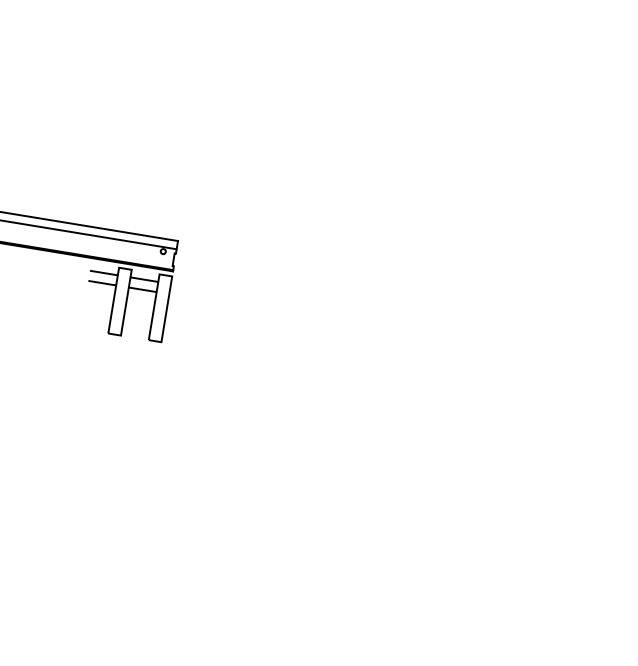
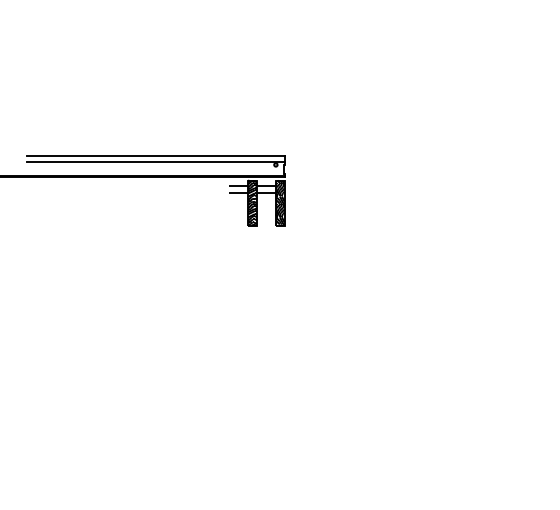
hatch: (120, 300) -> (252, 202), added
hatch: (159, 307) -> (279, 202), added

